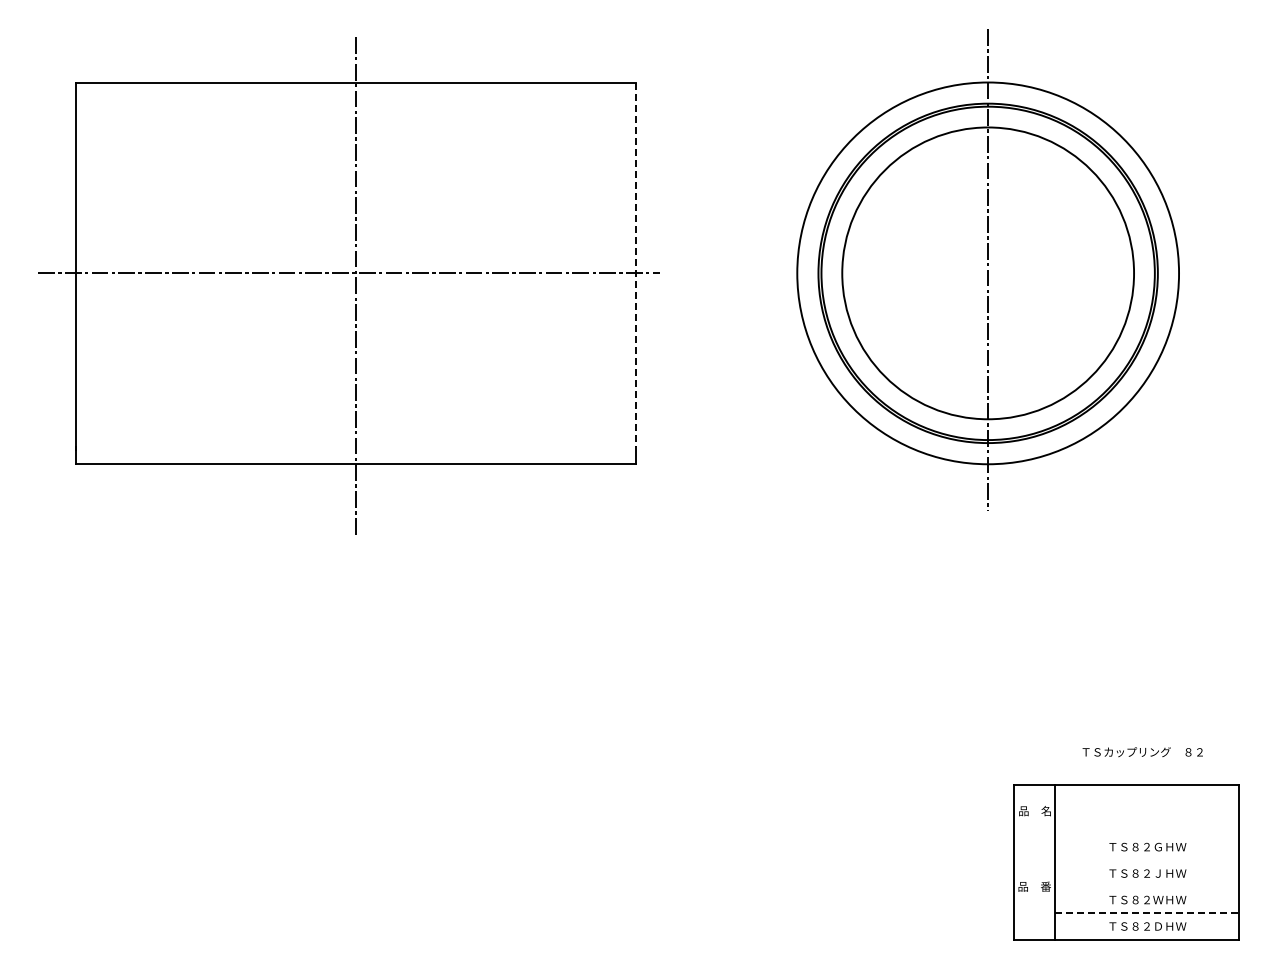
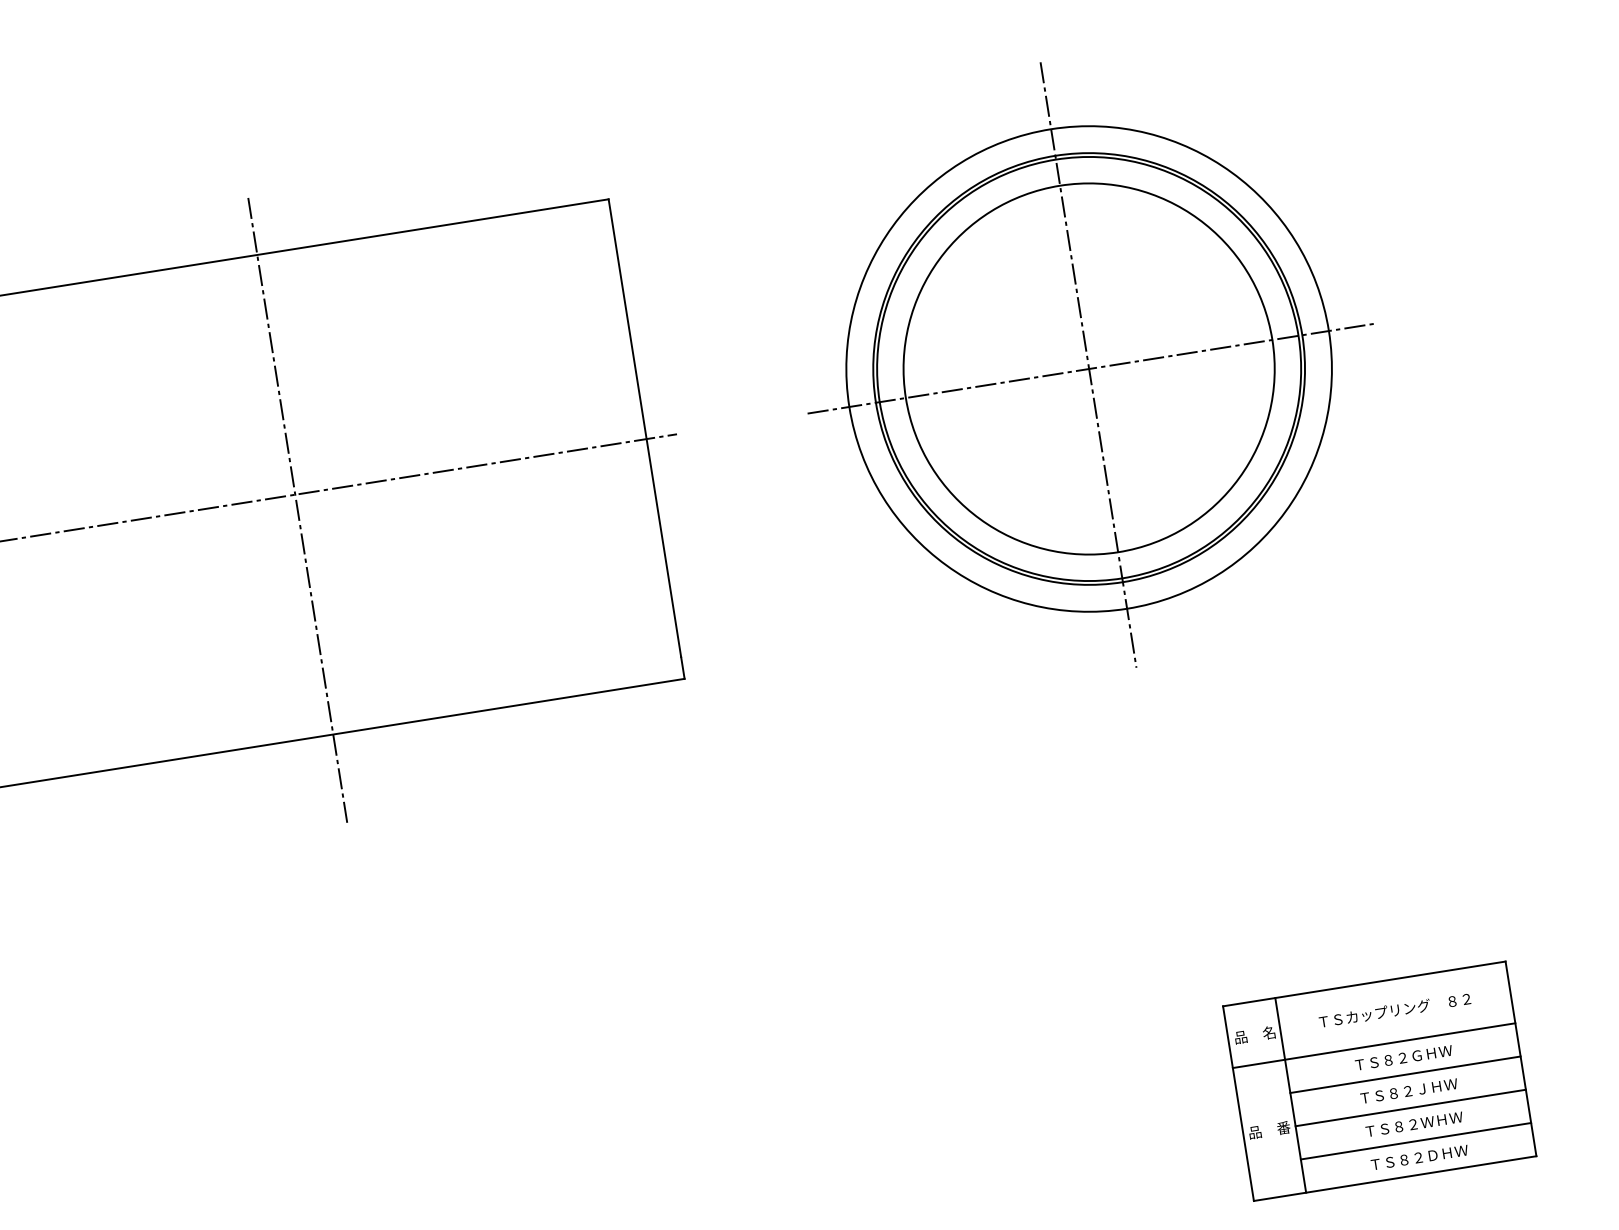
line: (635, 265) -> (644, 429), dashed -> solid
line: (990, 273) -> (1092, 368), added
text: (1142, 752) -> (1394, 1010), moved
line: (1125, 833) -> (1373, 1045), added
line: (1146, 860) -> (1404, 1075), added
line: (1146, 886) -> (1410, 1107), added
line: (1147, 913) -> (1416, 1141), dashed -> solid

